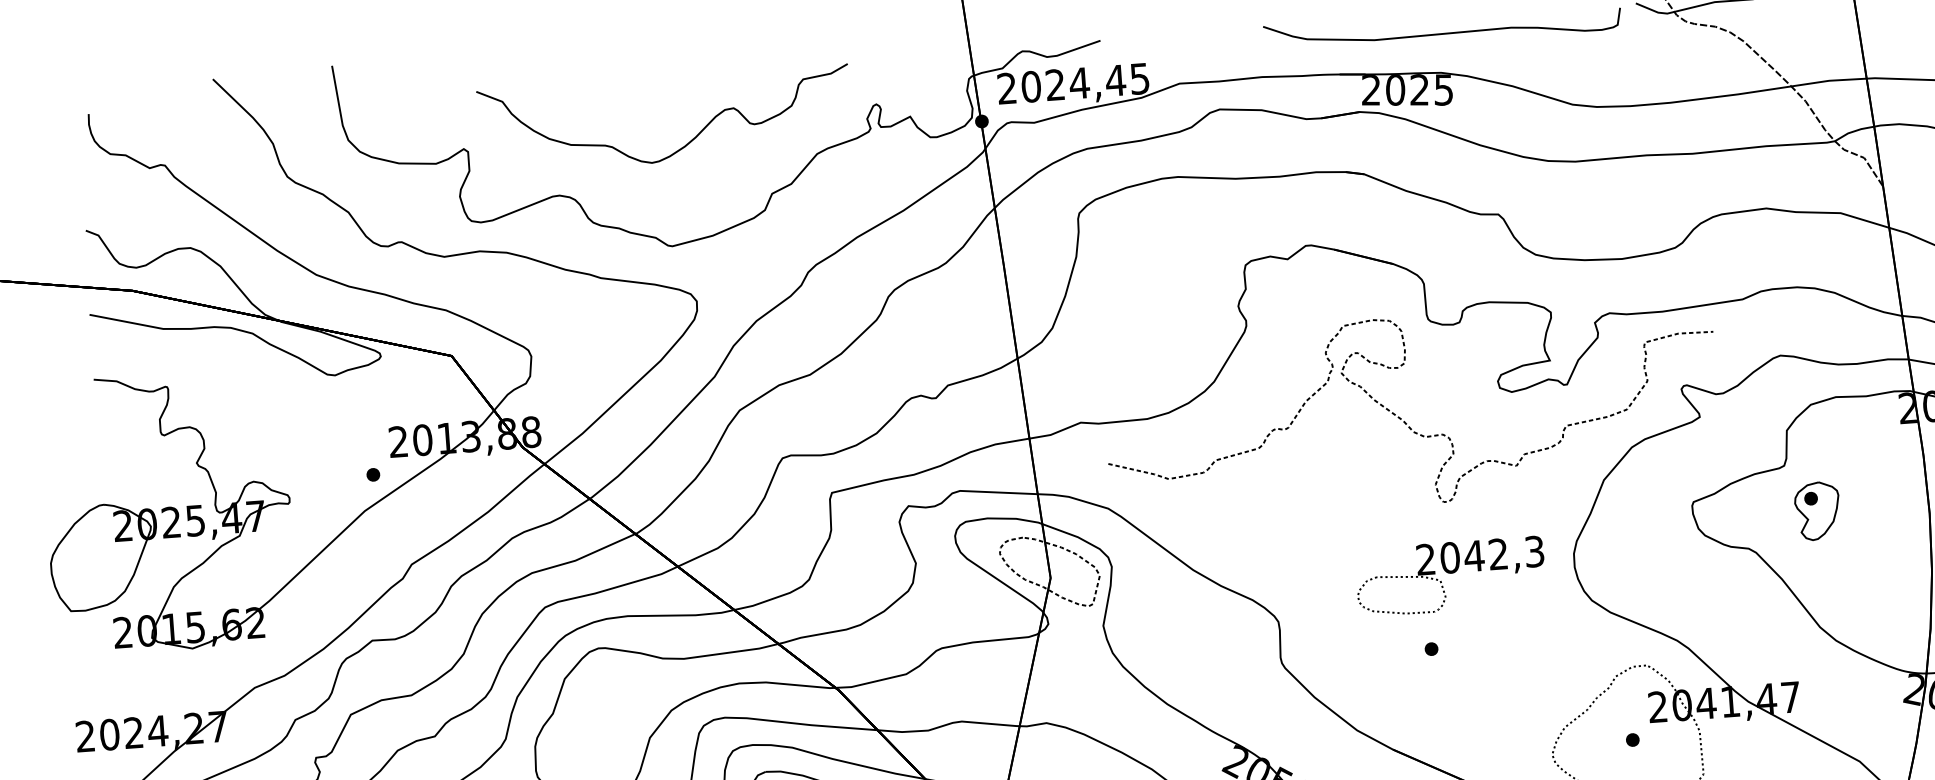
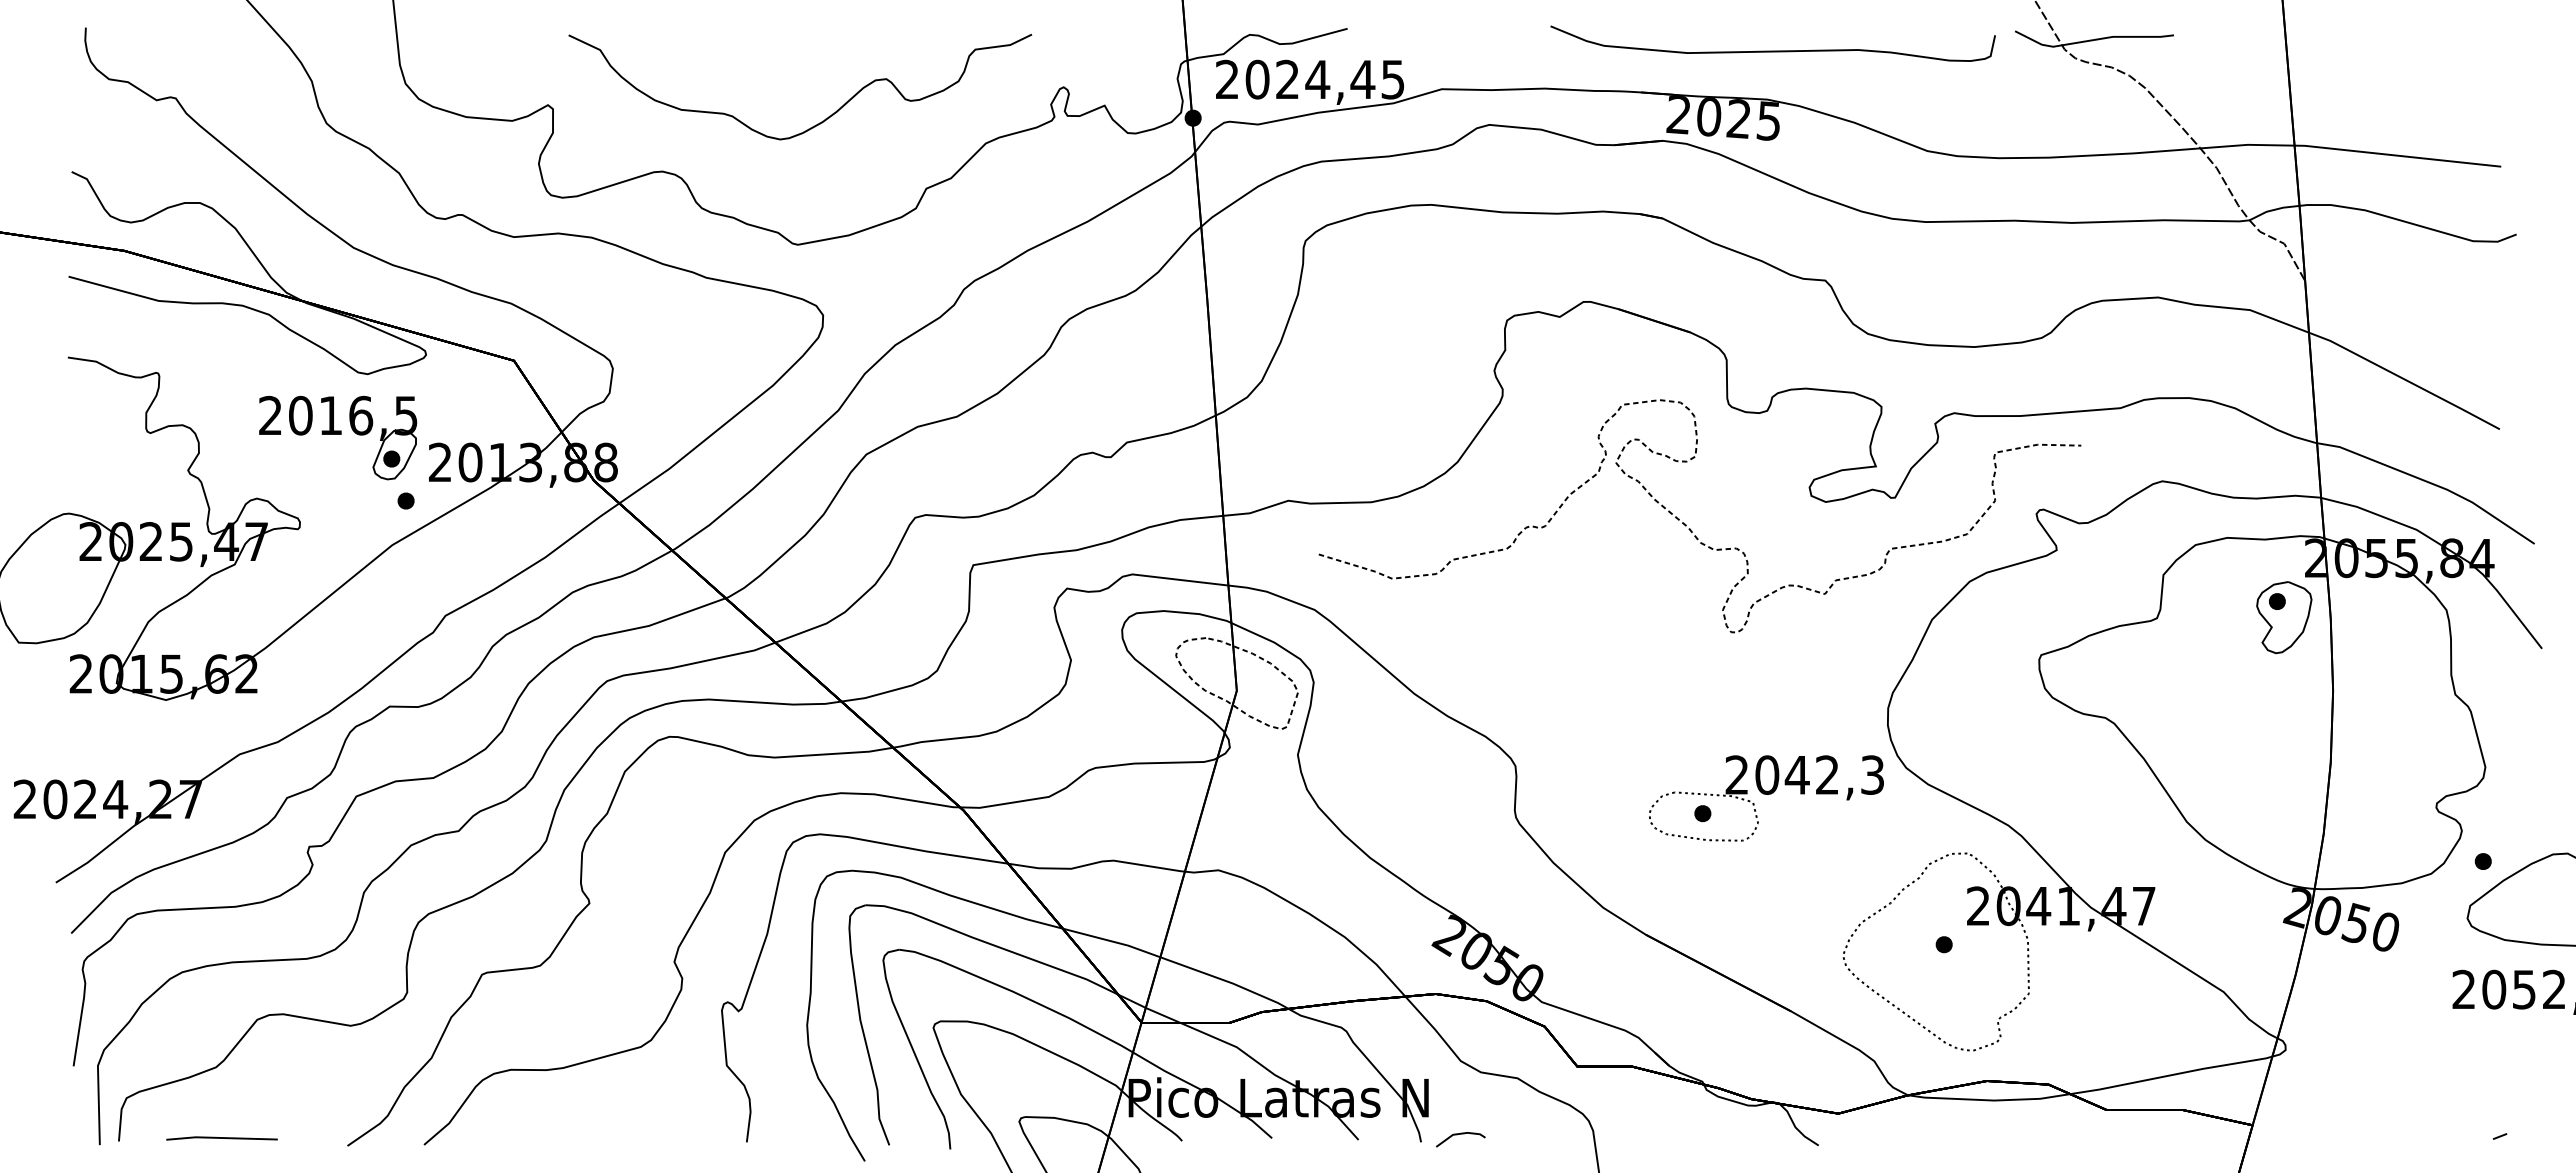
part: (315, 427) -> (338, 437), added
part: (1817, 511) -> (2284, 617), moved
part: (1450, 576) -> (1766, 798), moved

